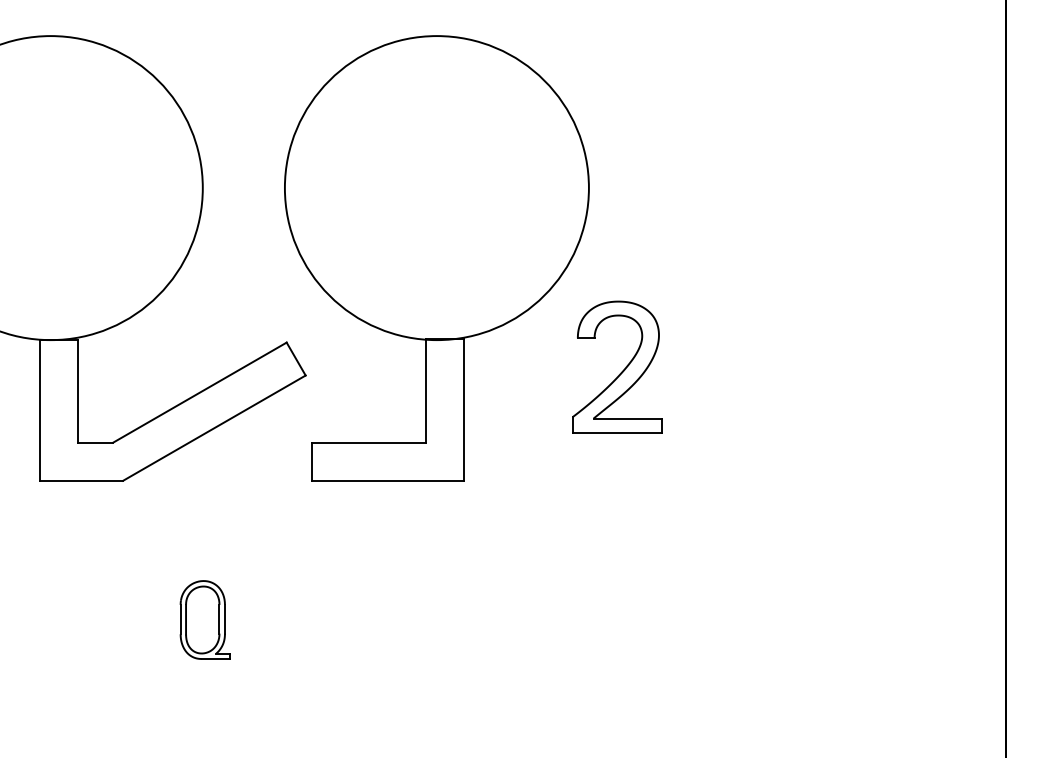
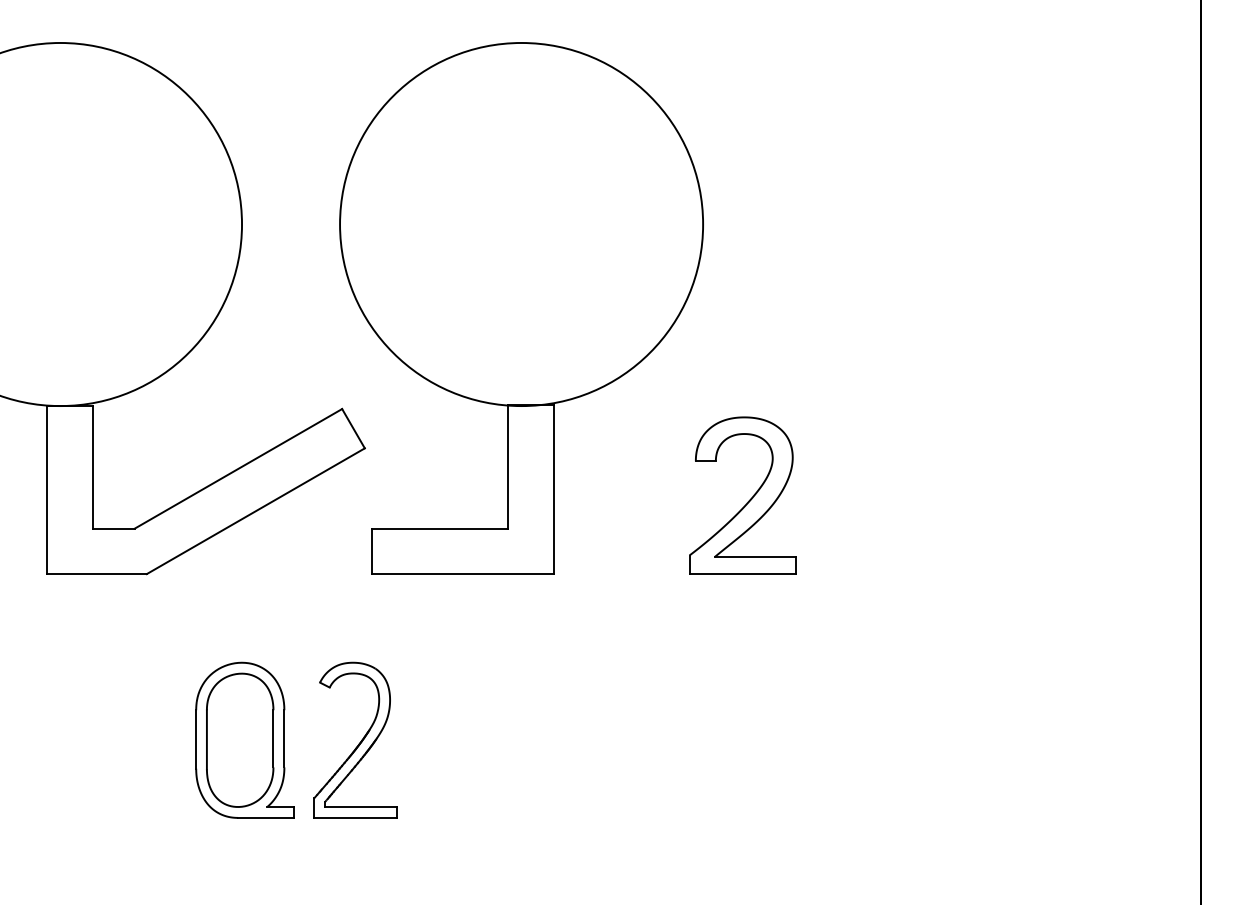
part: (622, 370) -> (749, 499), moved
part: (204, 619) -> (244, 739), size x1.67
part: (297, 619) -> (355, 739), added

